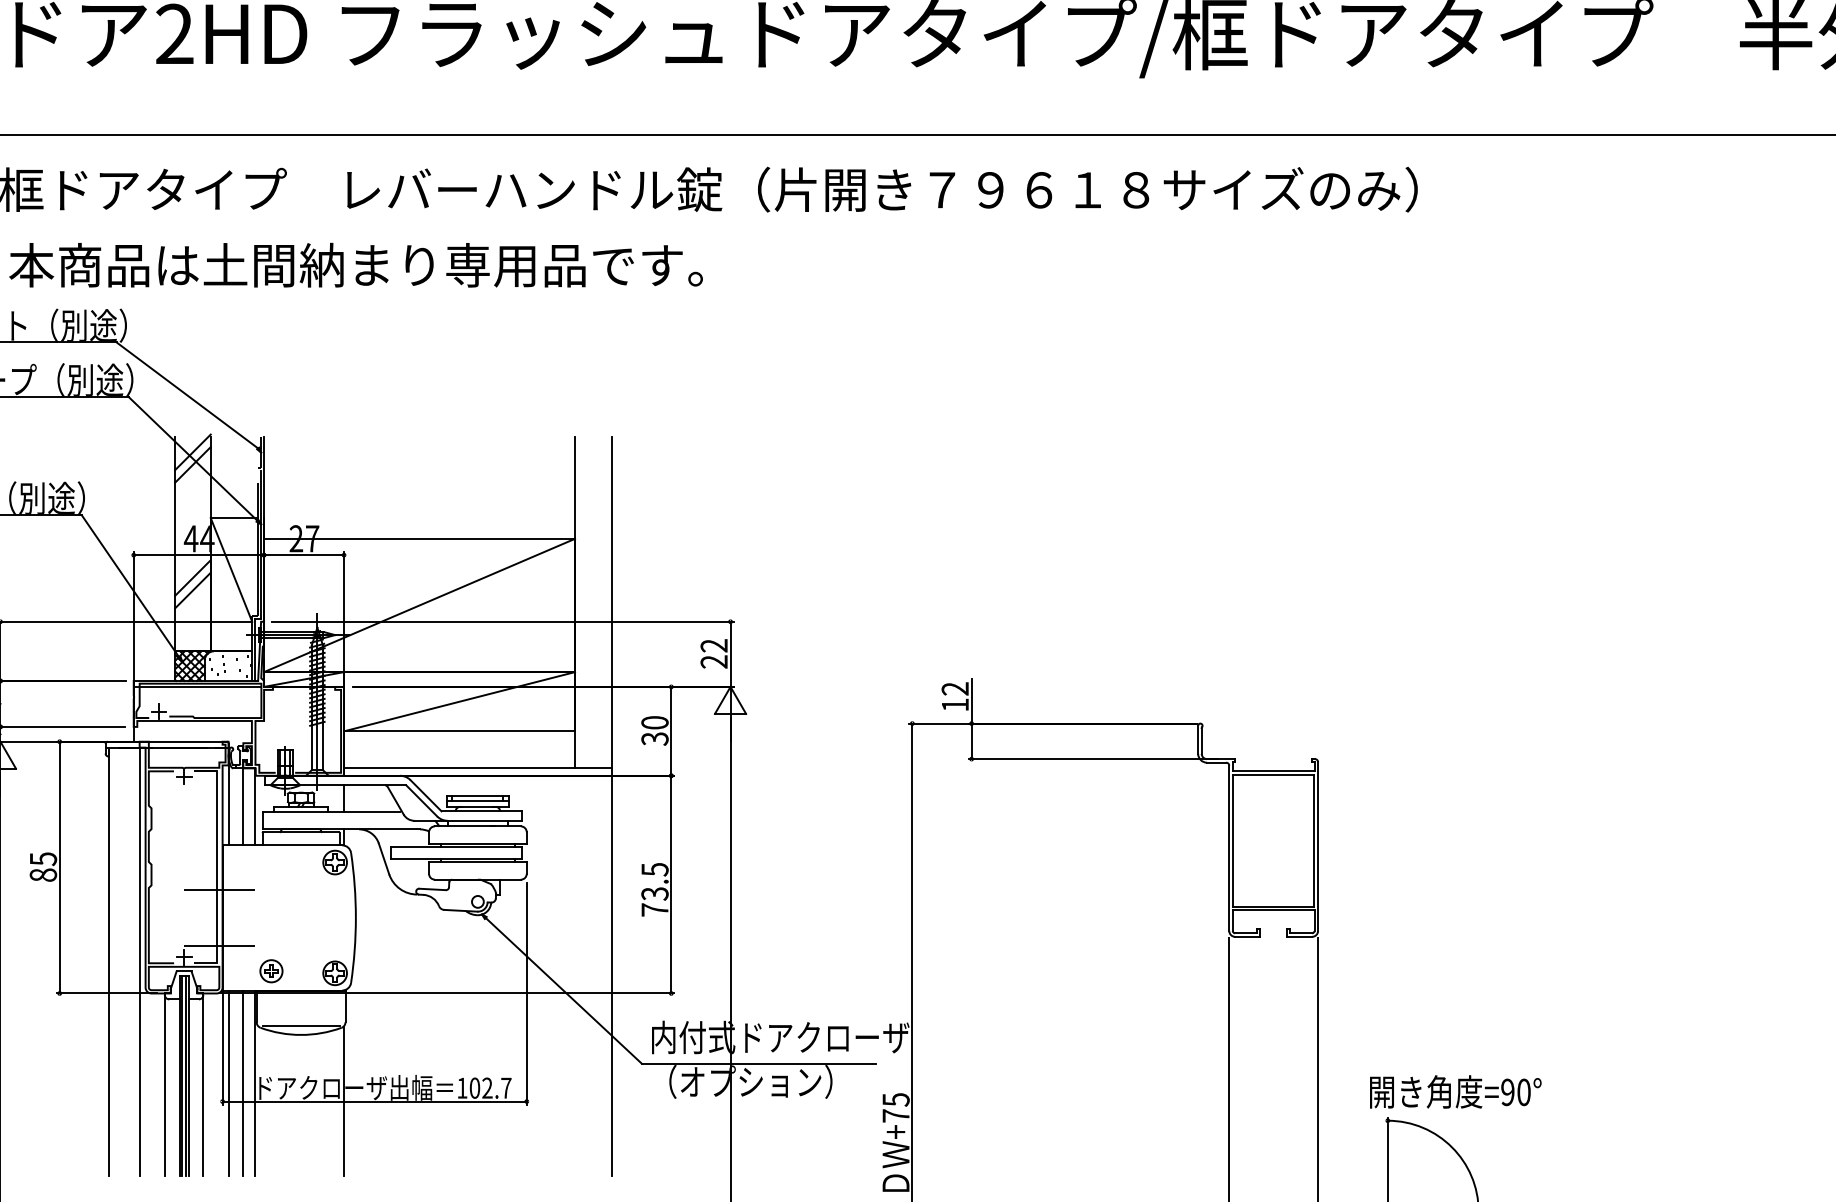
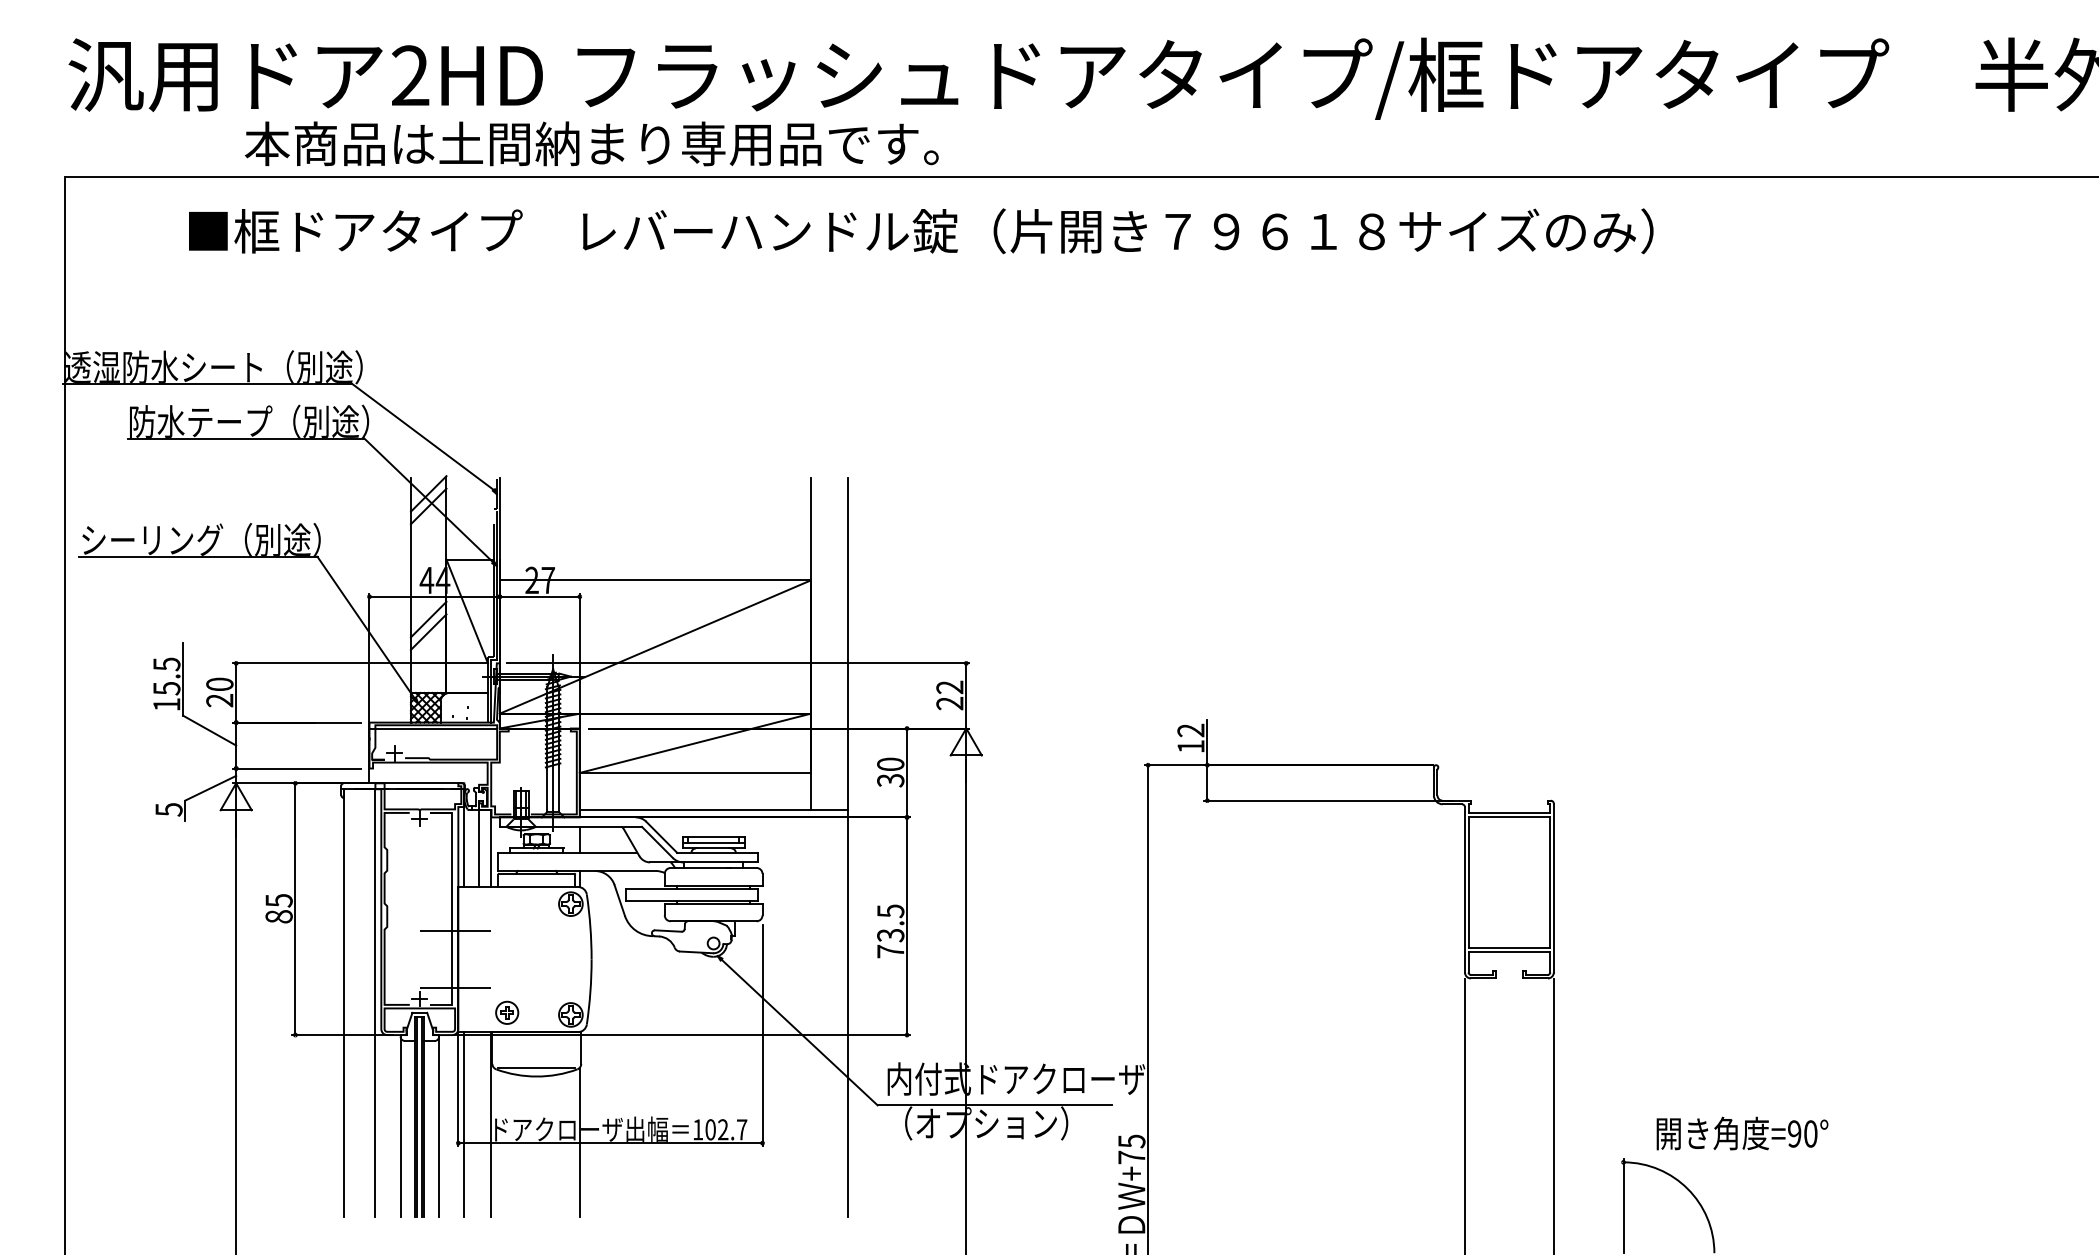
text: (355, 264) -> (591, 143), moved
line: (243, 1082) -> (479, 1124), removed
text: (1455, 1091) -> (1742, 1133), moved

